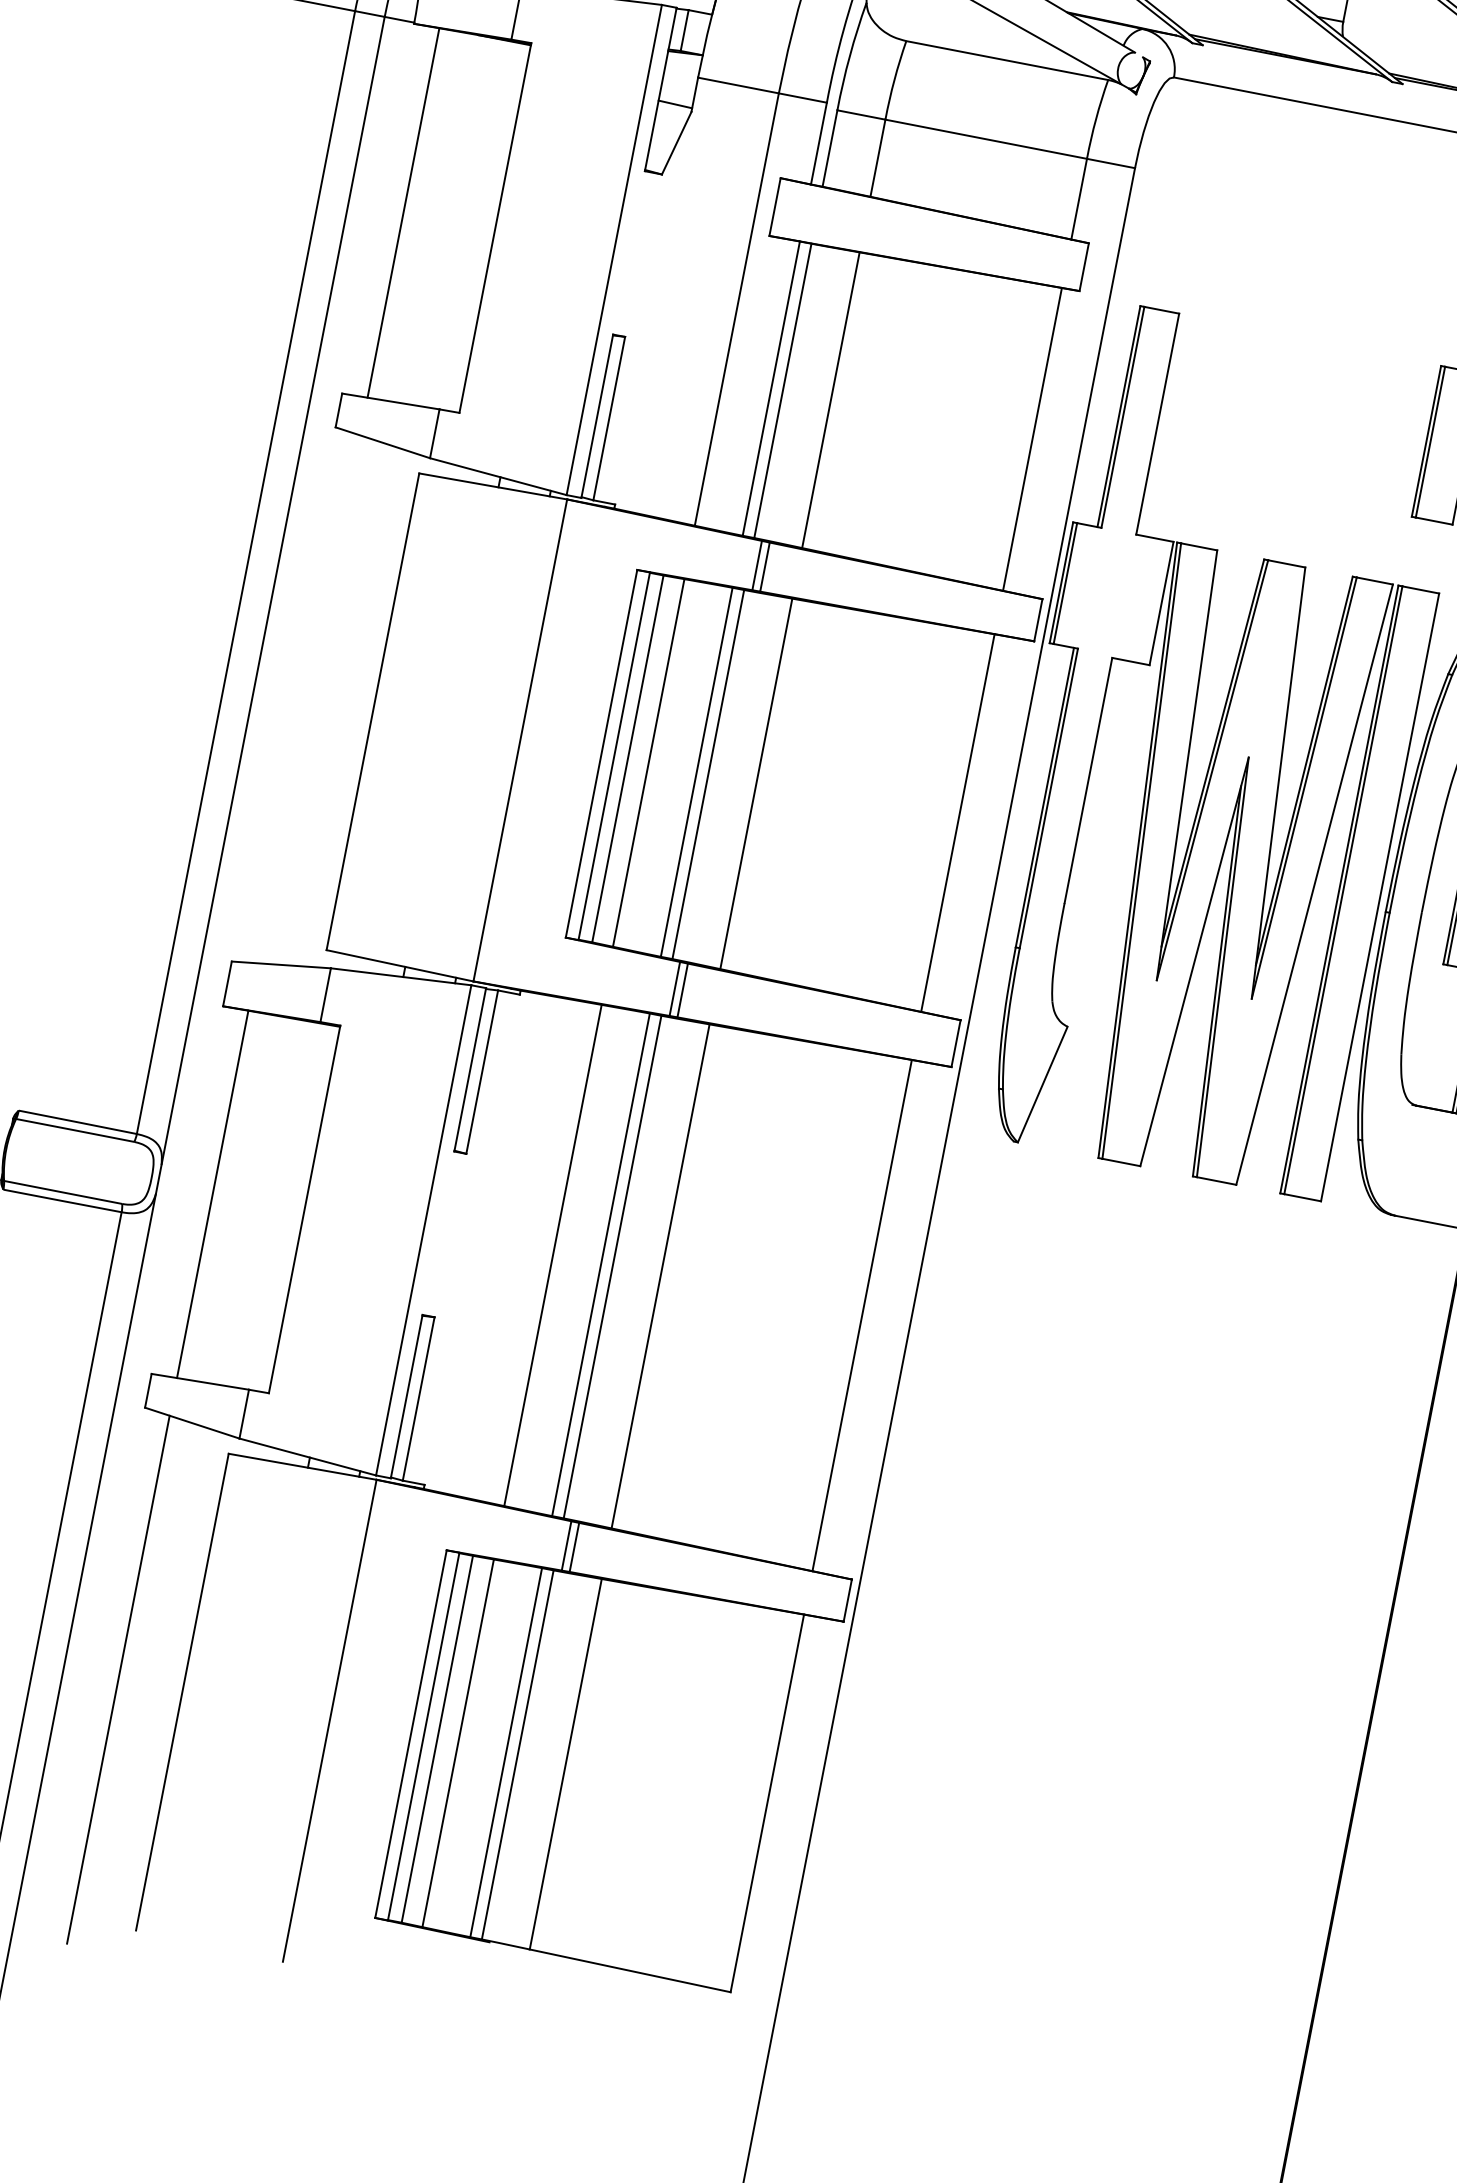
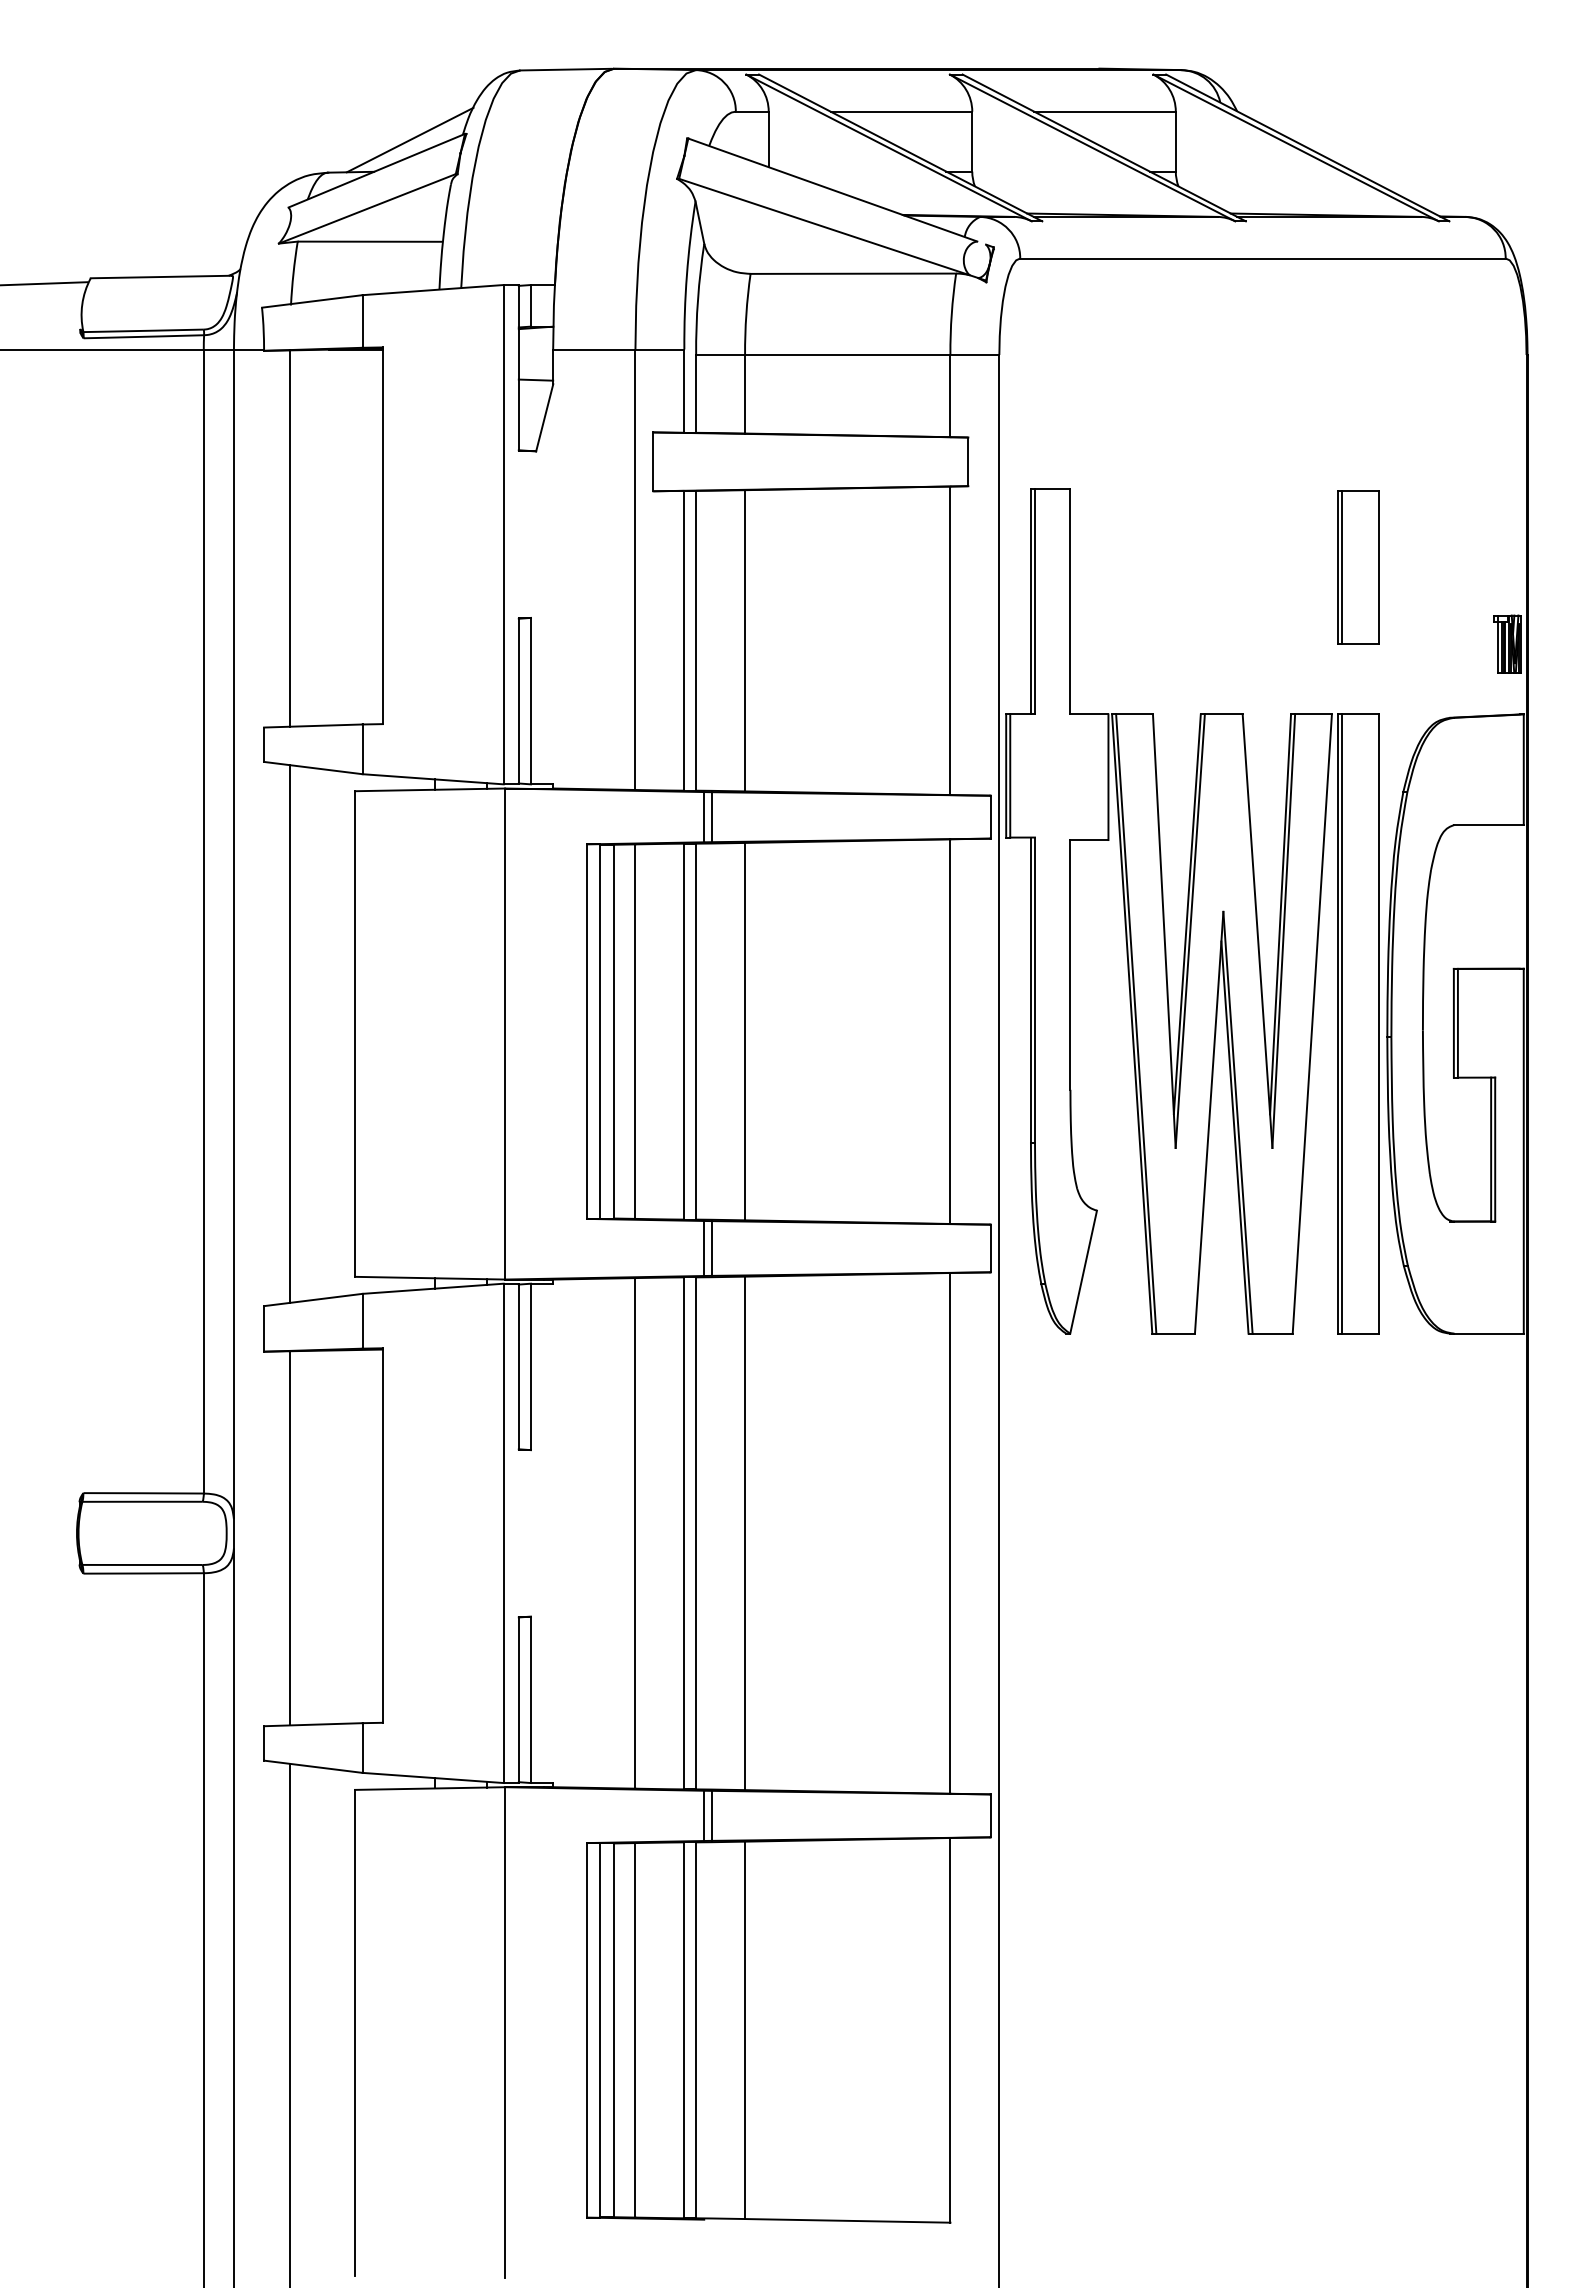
line: (308, 698) -> (289, 1033), added

